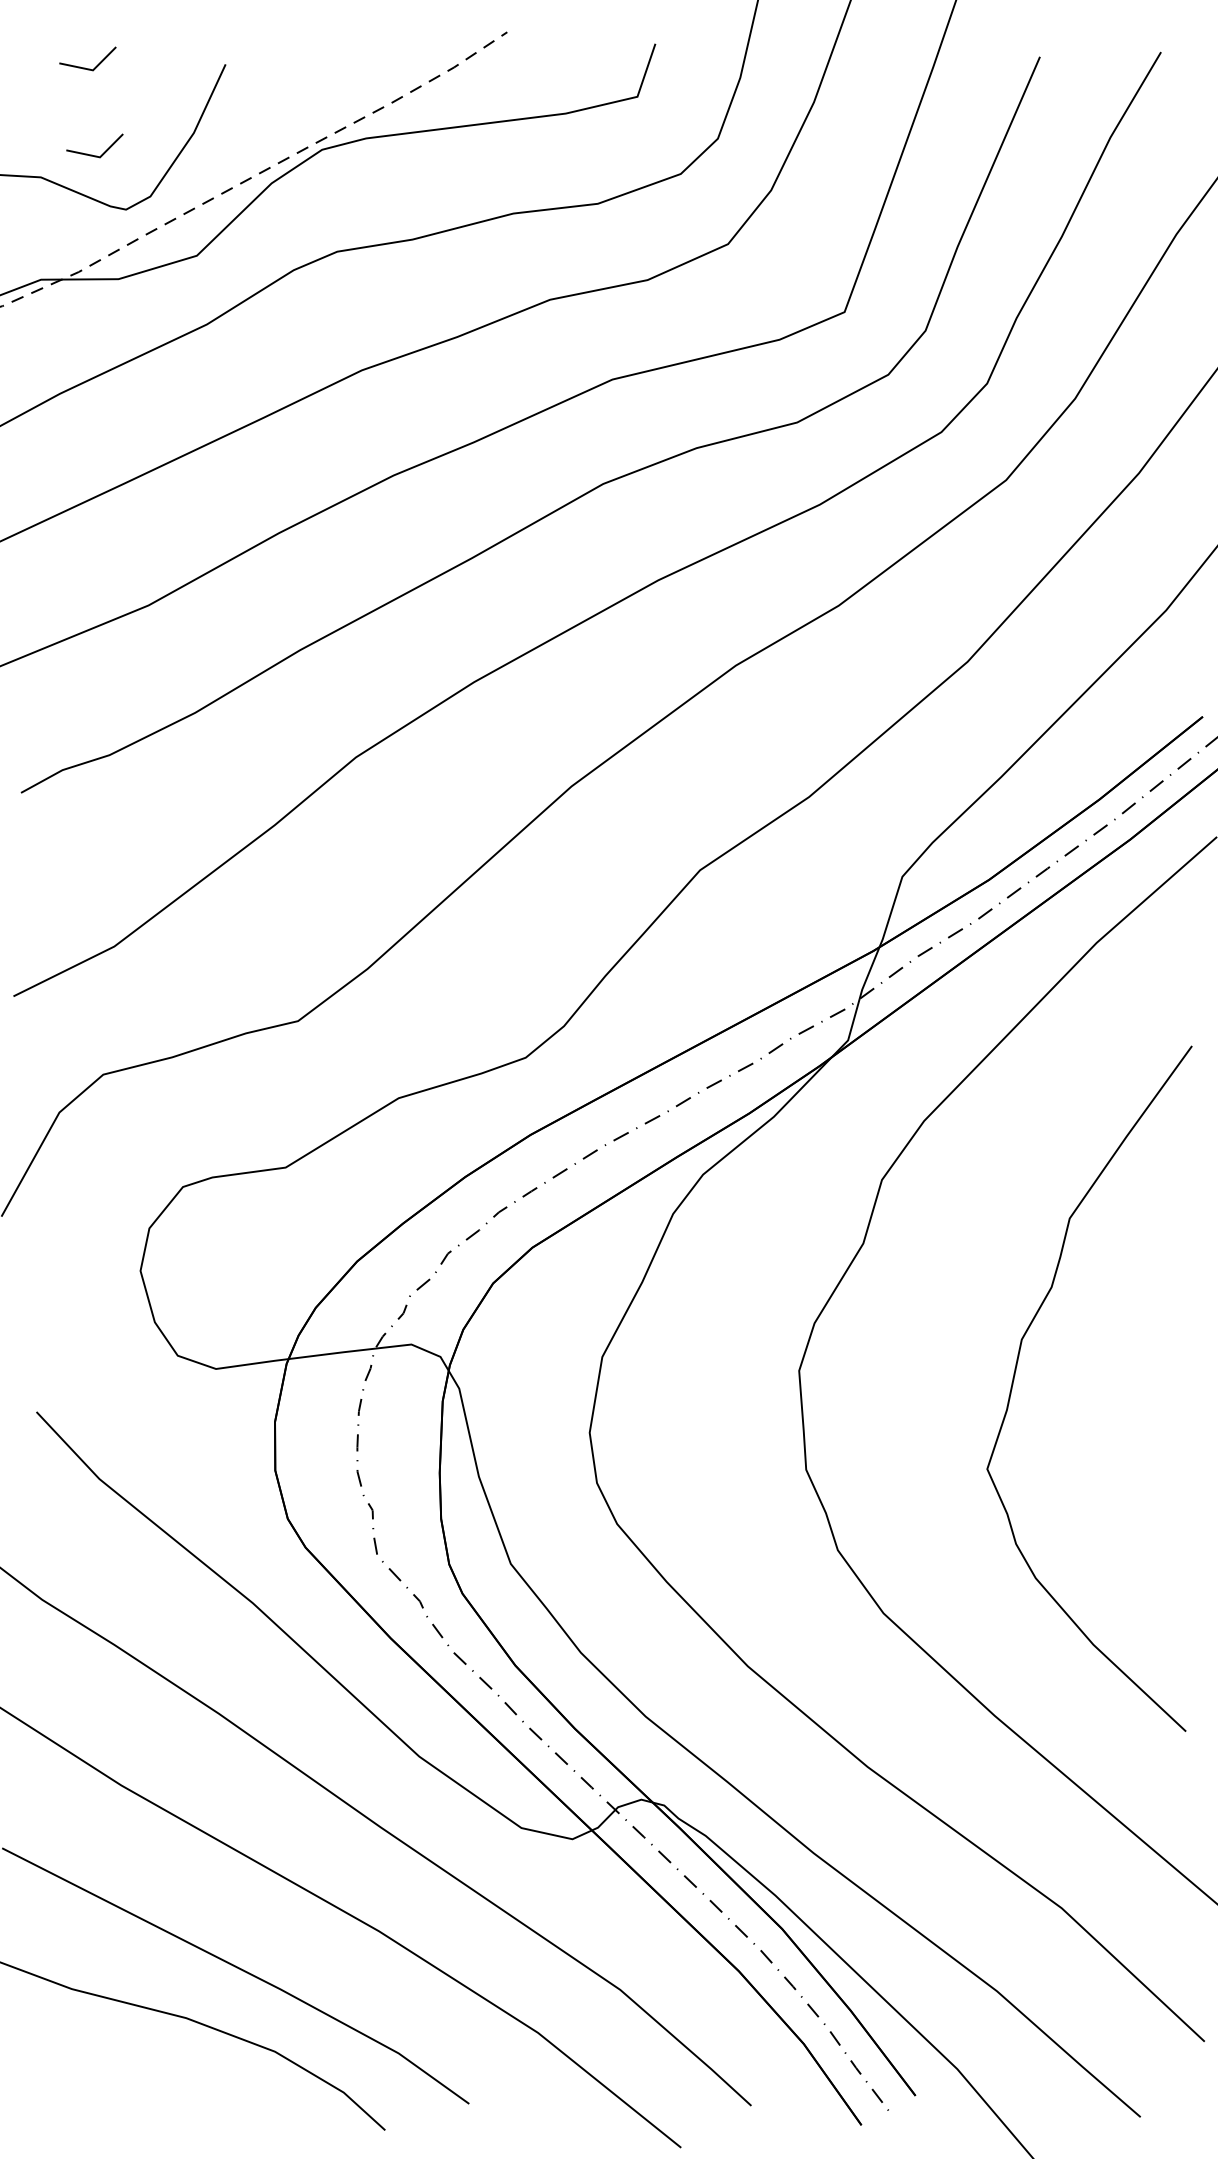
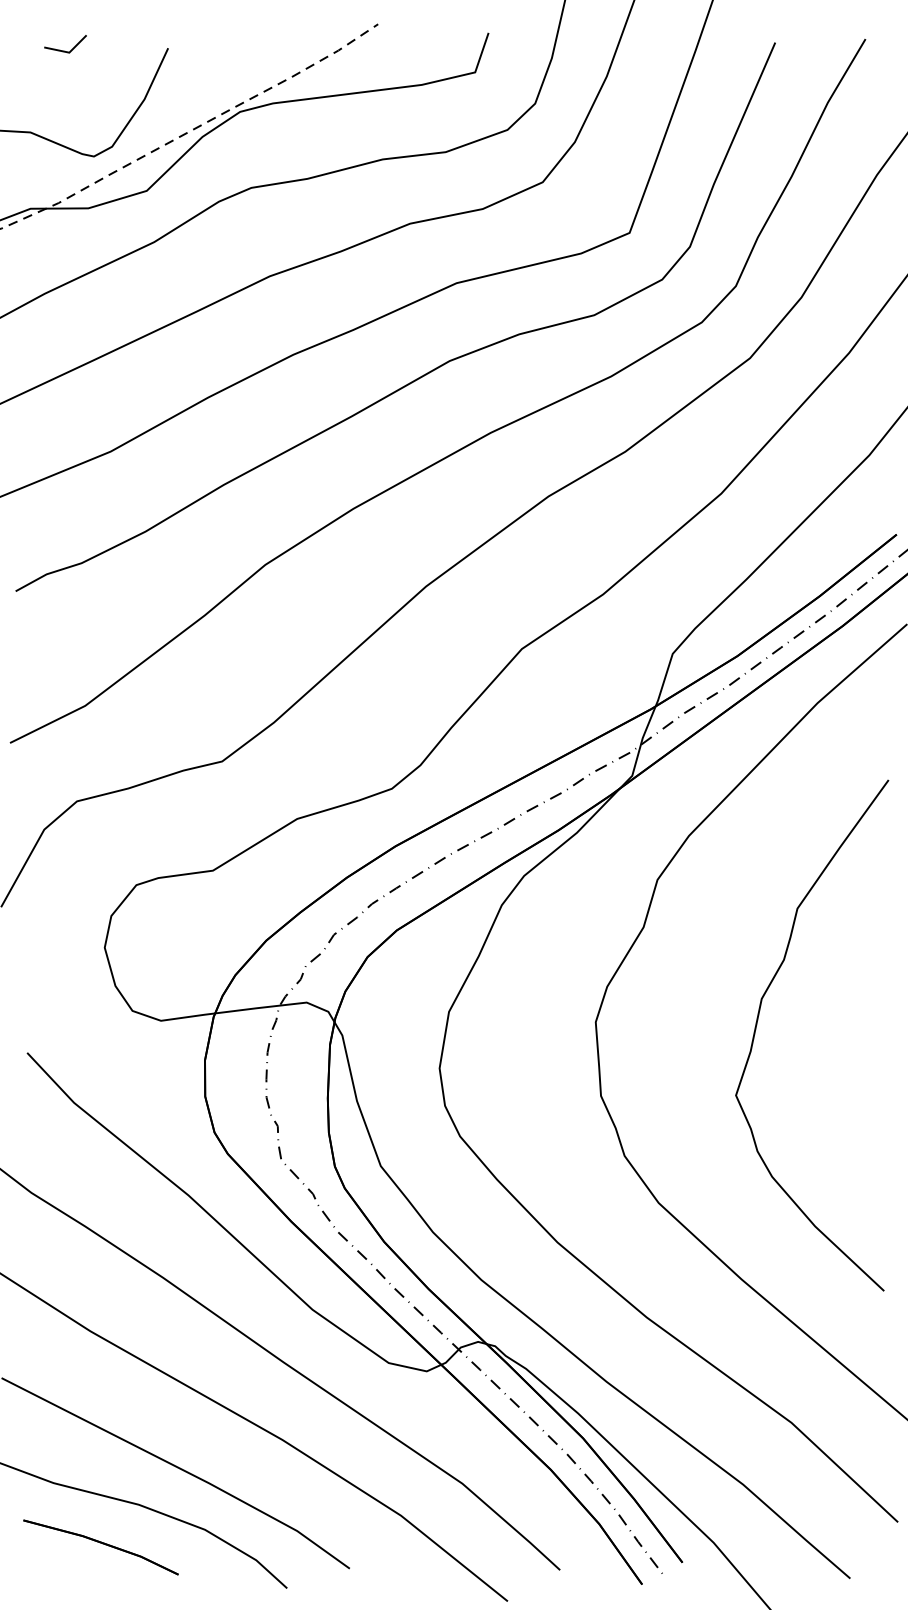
line: (92, 154) -> (68, 115), removed
part: (135, 2075) -> (101, 1547), added

